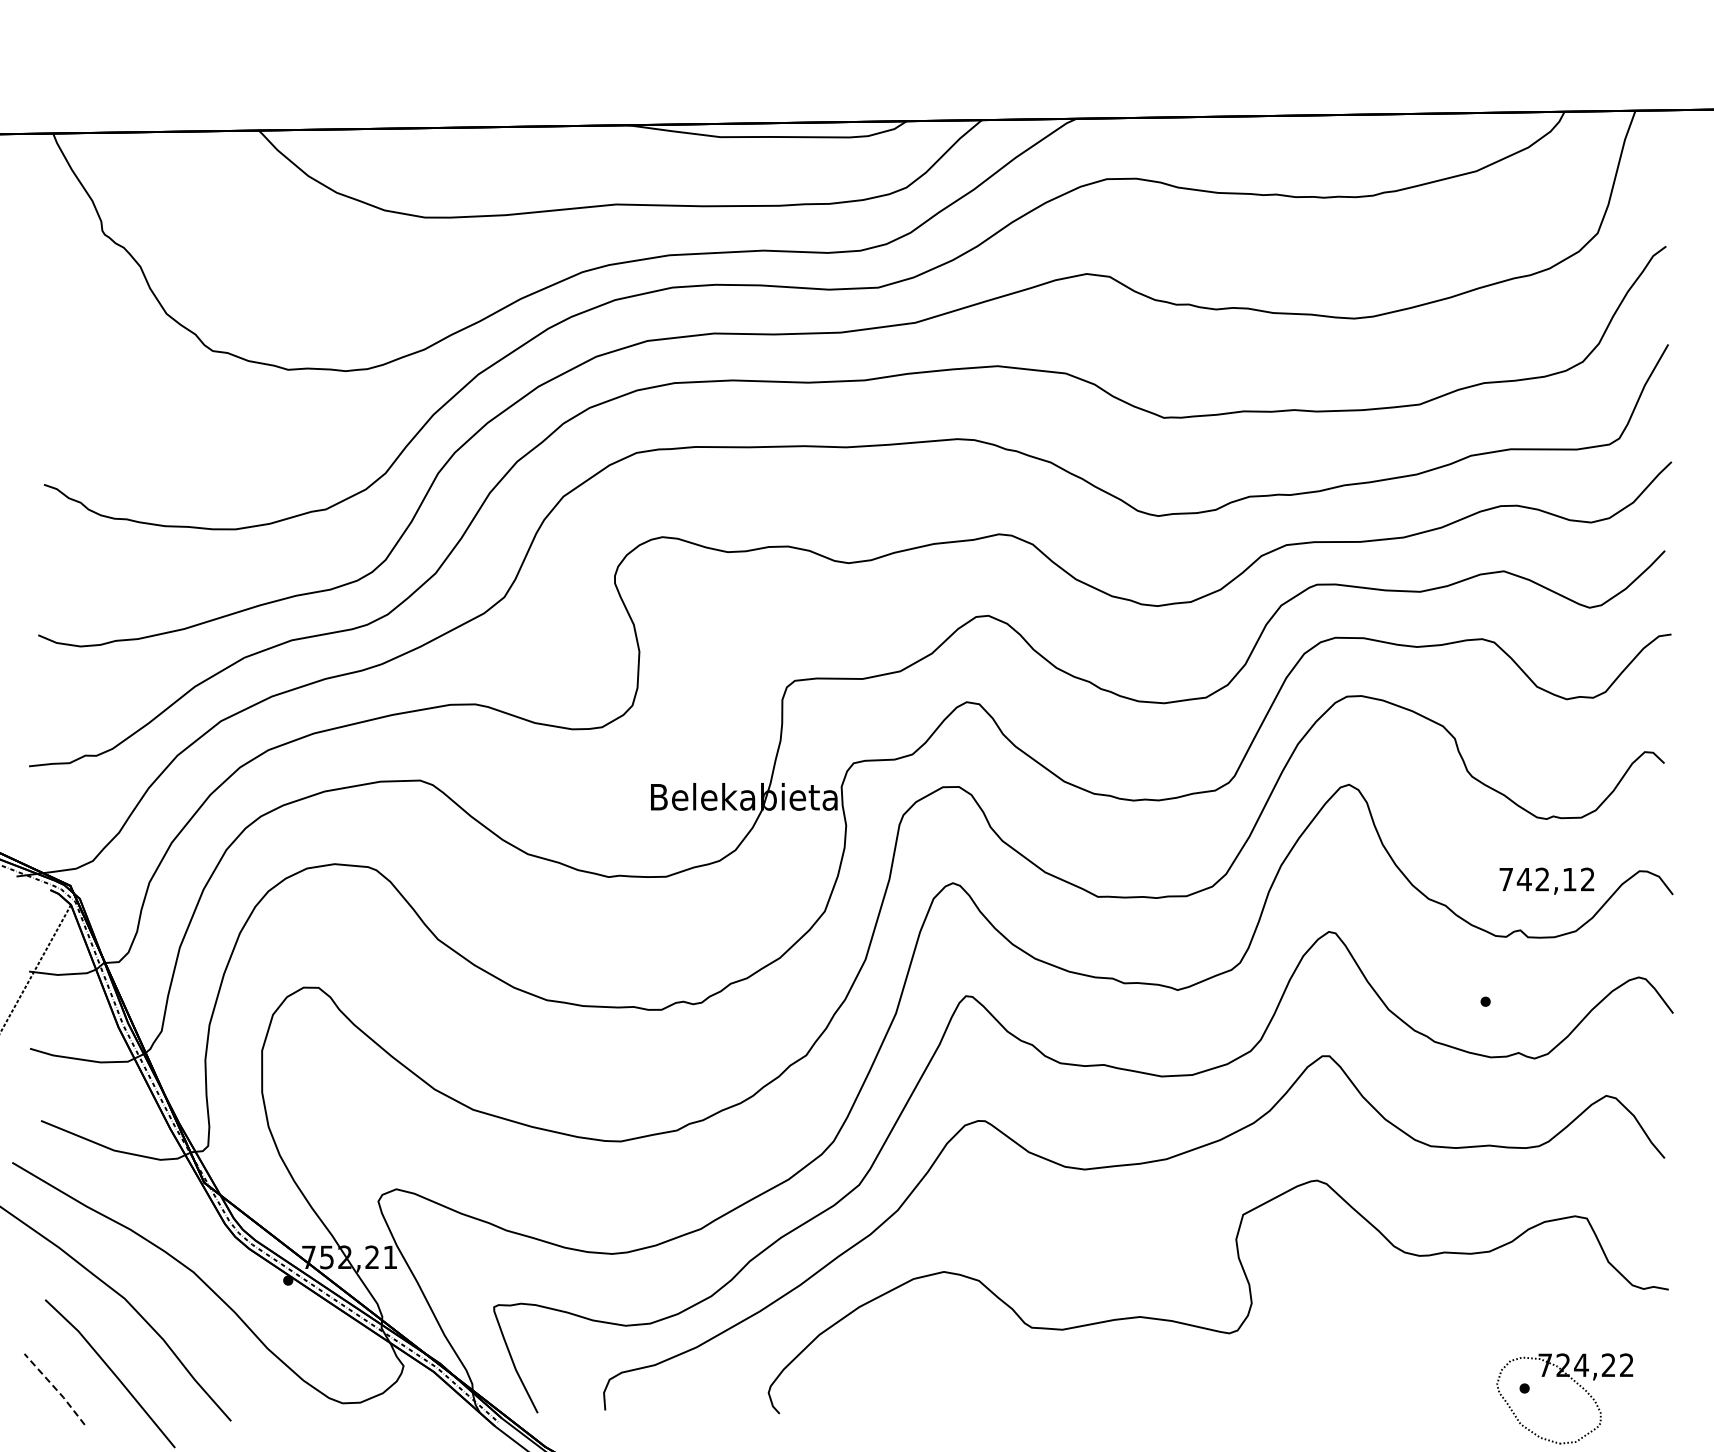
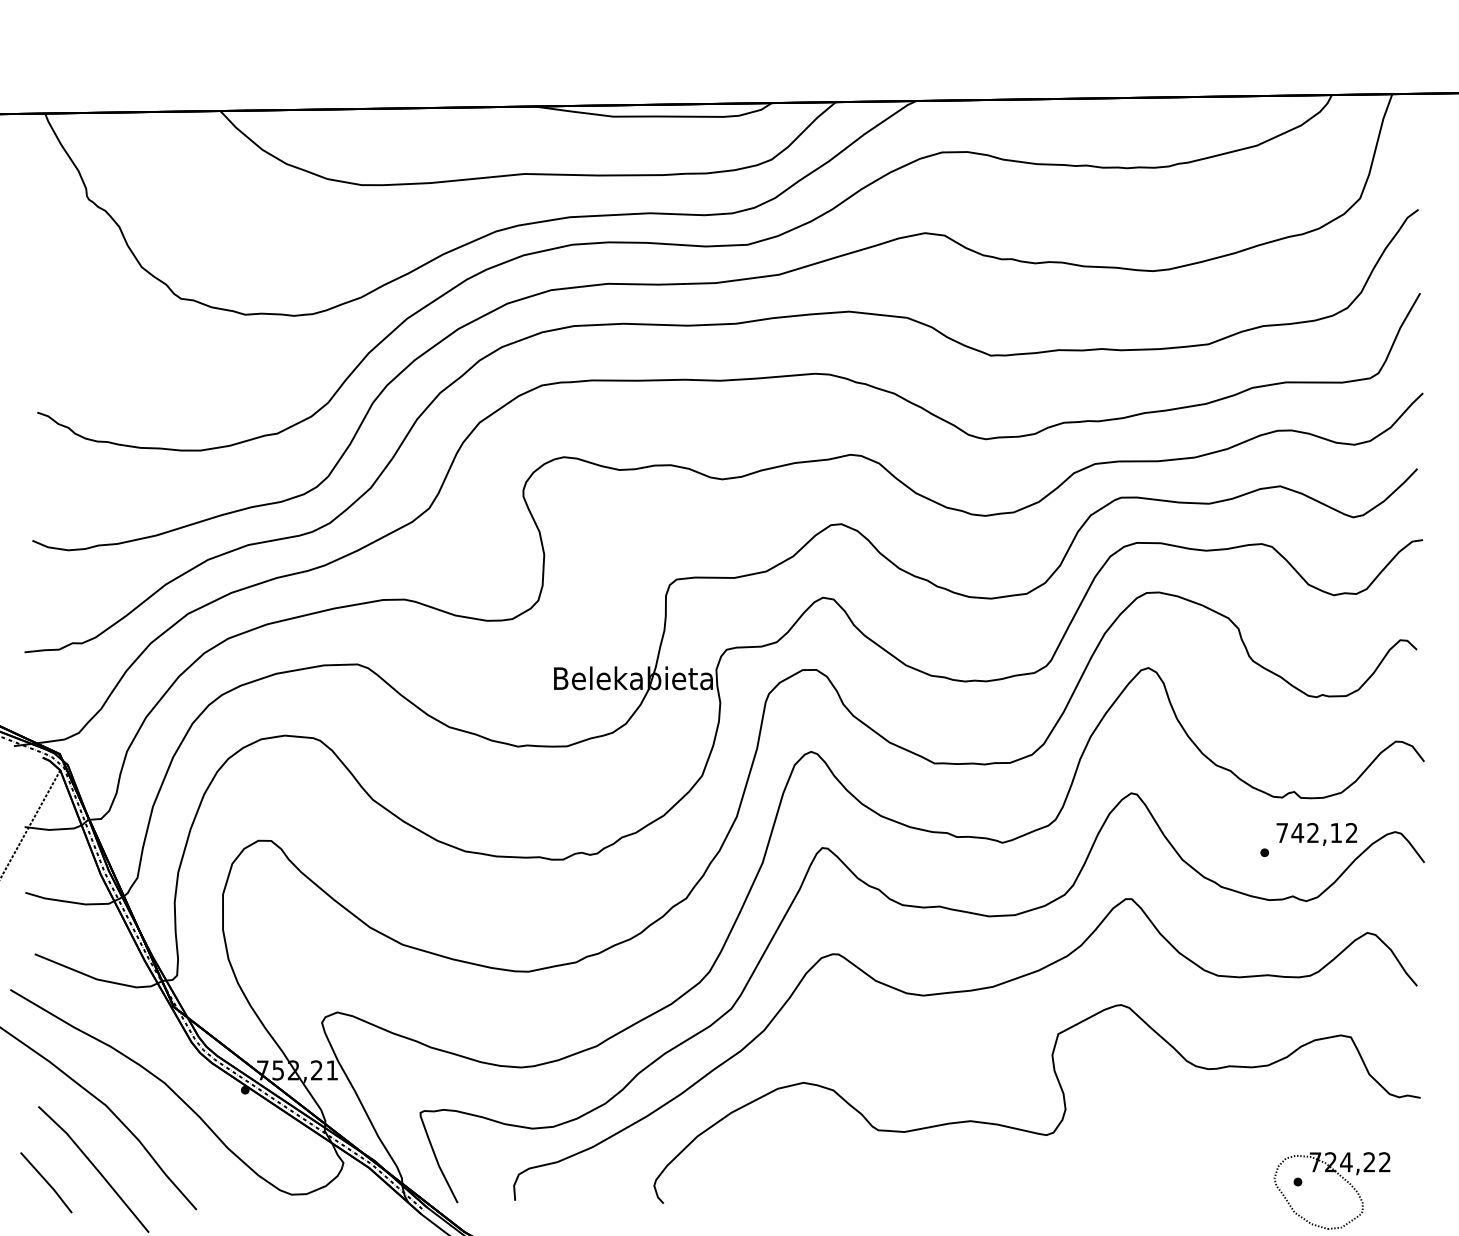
text: (1546, 880) -> (1316, 833), moved
line: (55, 1388) -> (47, 1182), dashed -> solid

